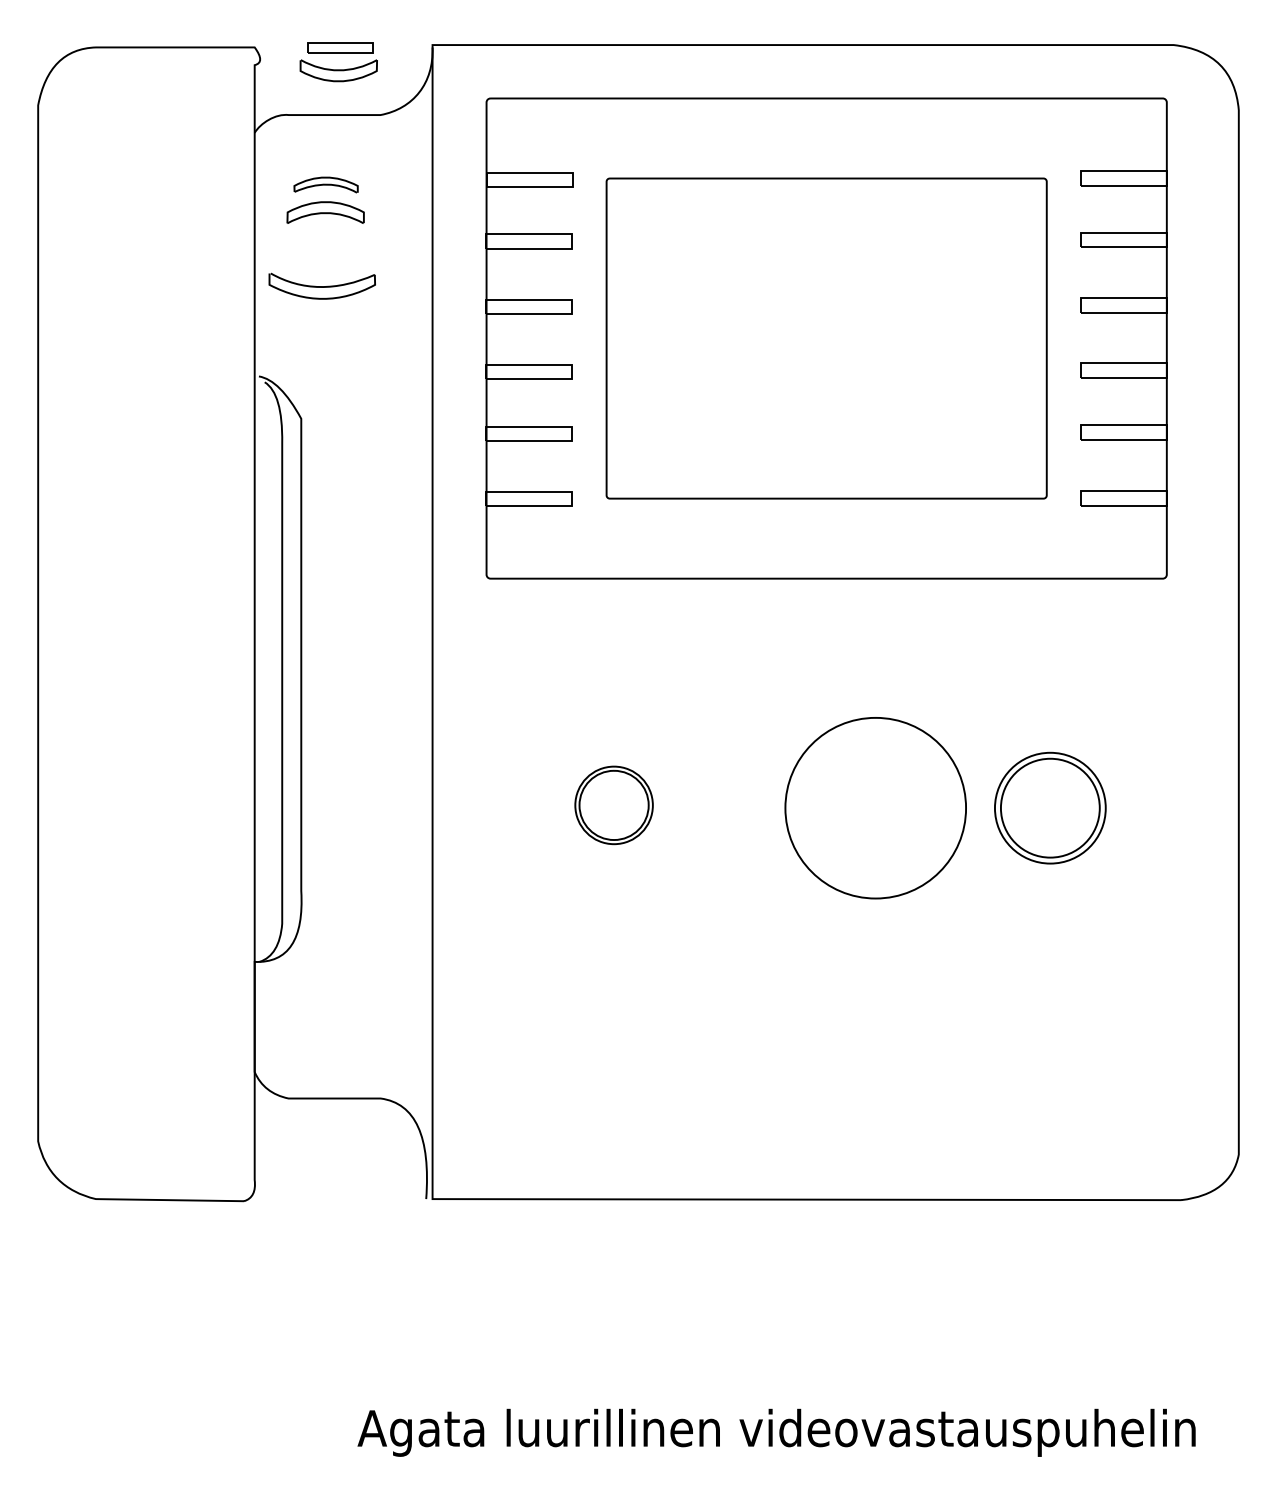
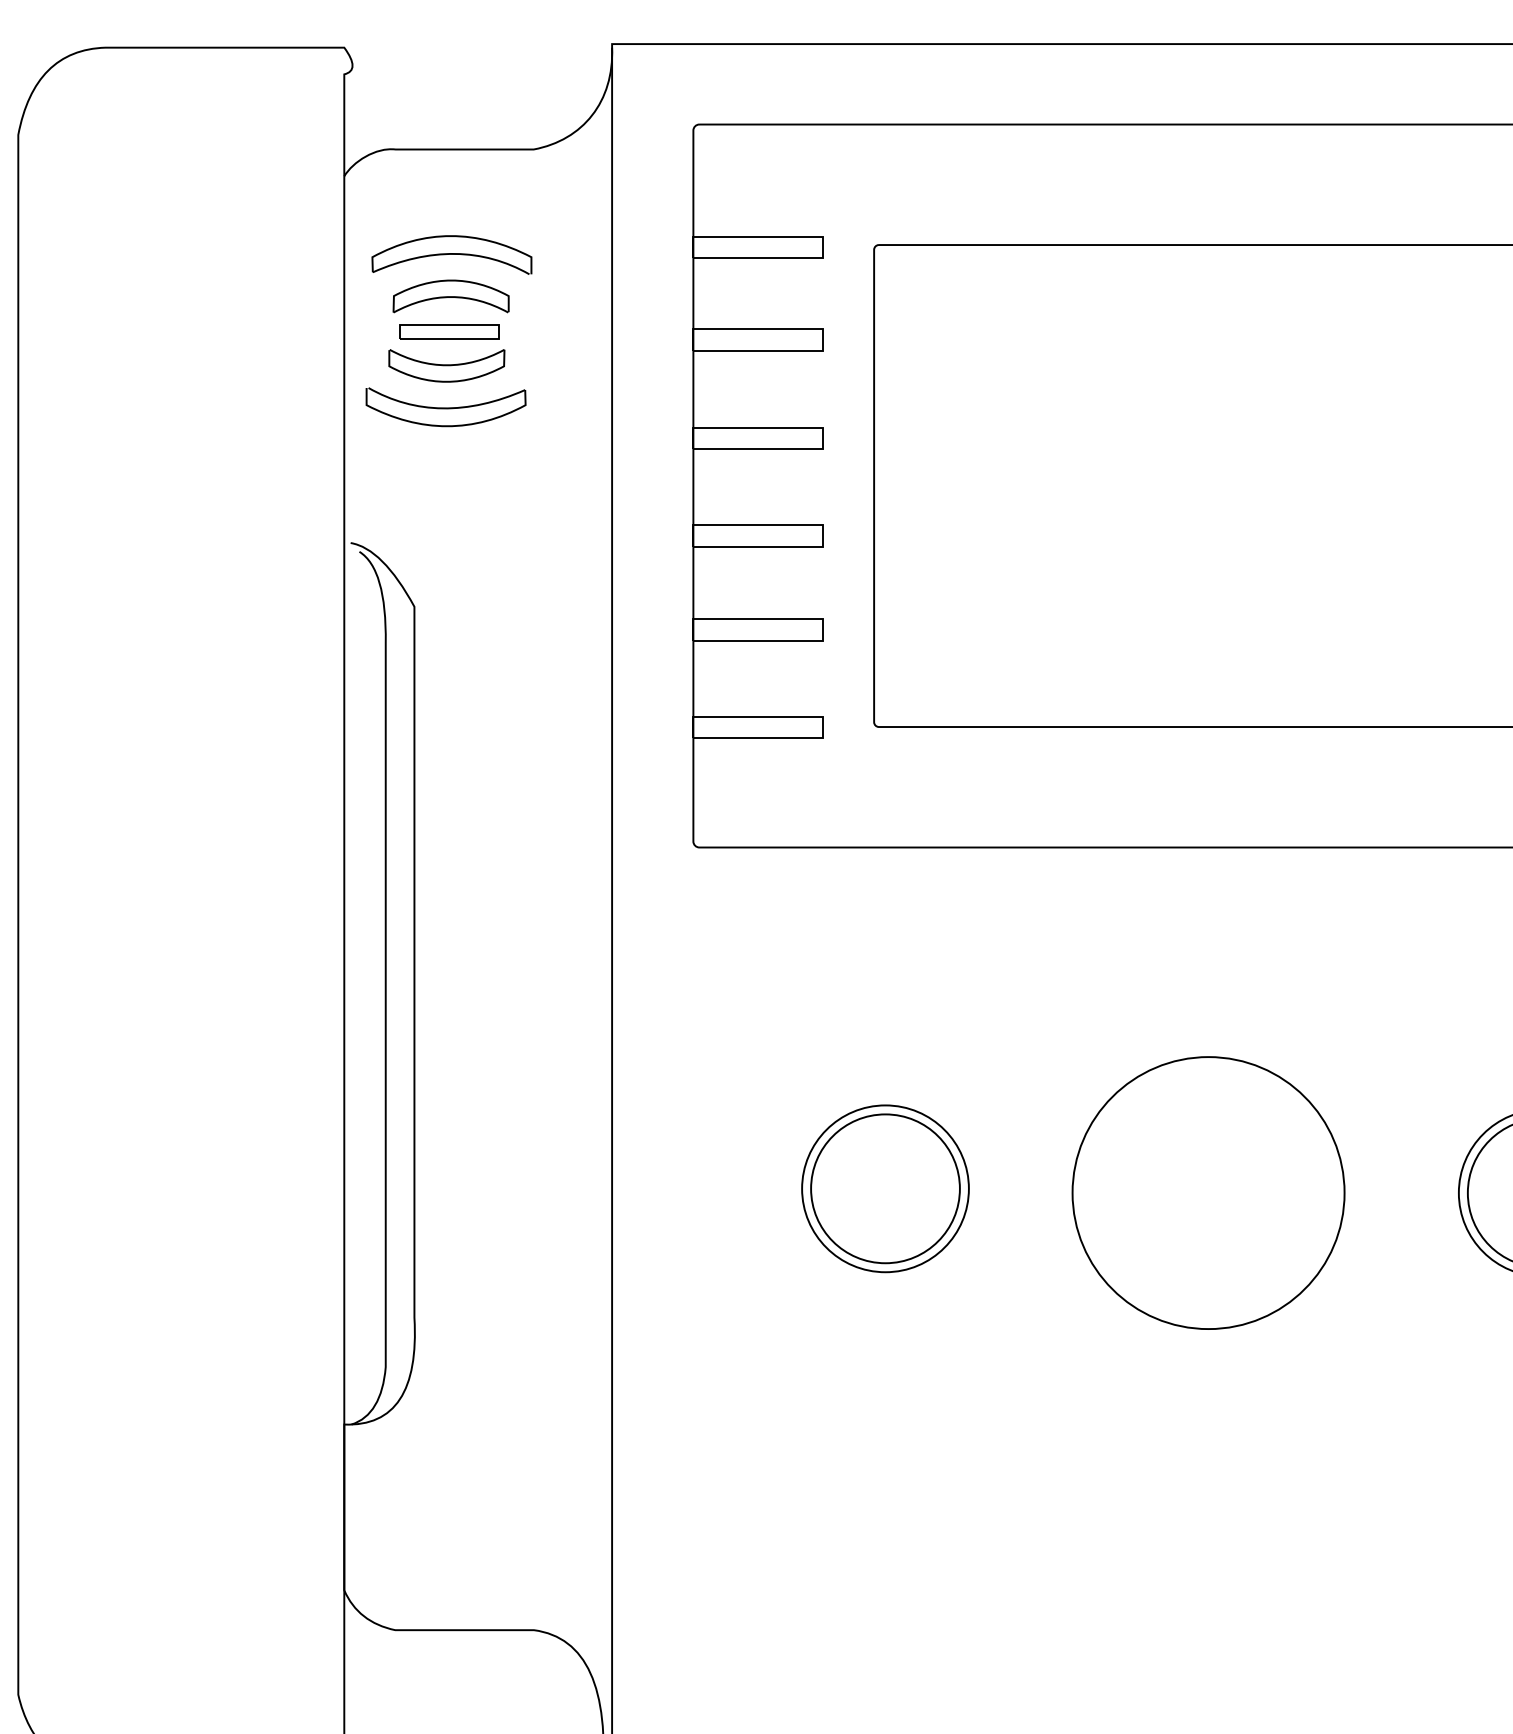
part: (338, 69) -> (446, 363), moved
part: (325, 184) -> (450, 254), size x1.67
part: (613, 805) -> (884, 1189), size x1.43
part: (875, 808) -> (1208, 1193), moved

